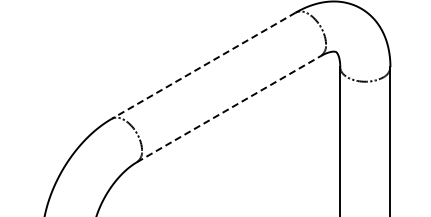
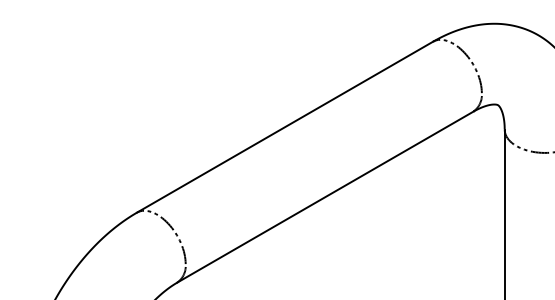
line: (203, 65) -> (284, 126), dashed -> solid
line: (229, 108) -> (326, 196), dashed -> solid

